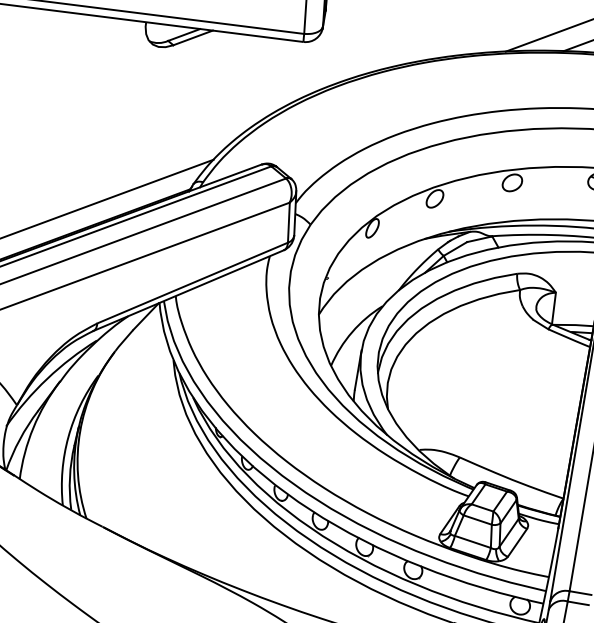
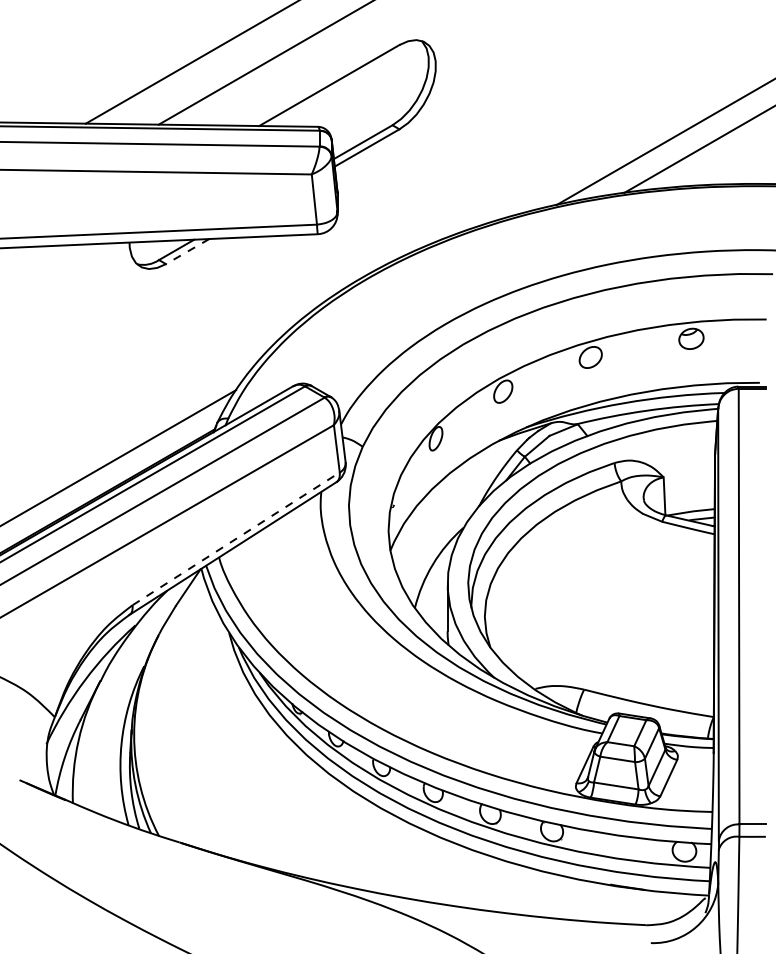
line: (193, 37) -> (187, 251), solid -> dashed
line: (192, 282) -> (236, 538), solid -> dashed

